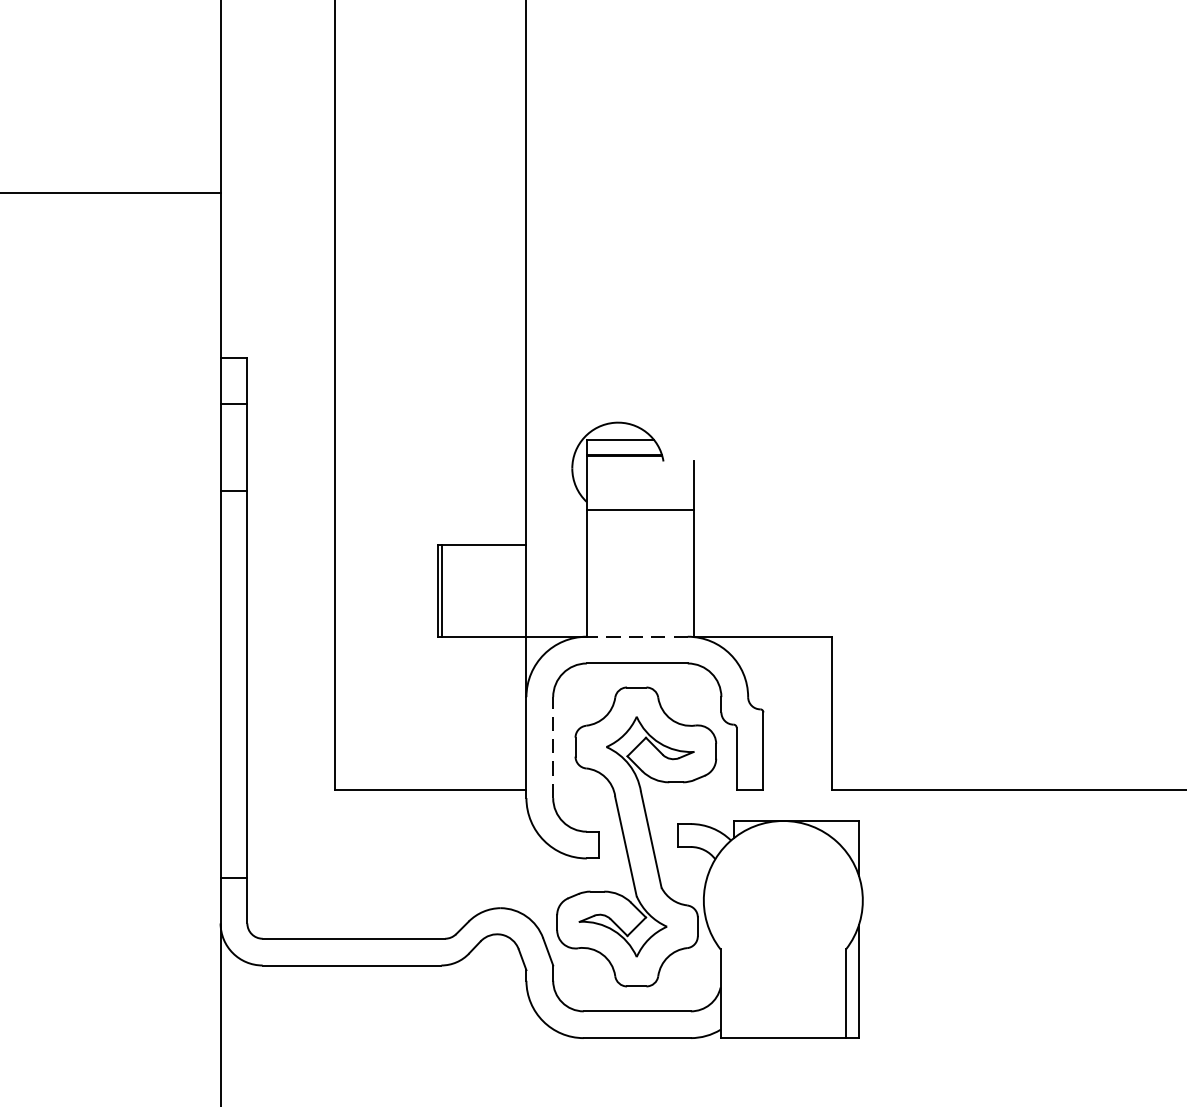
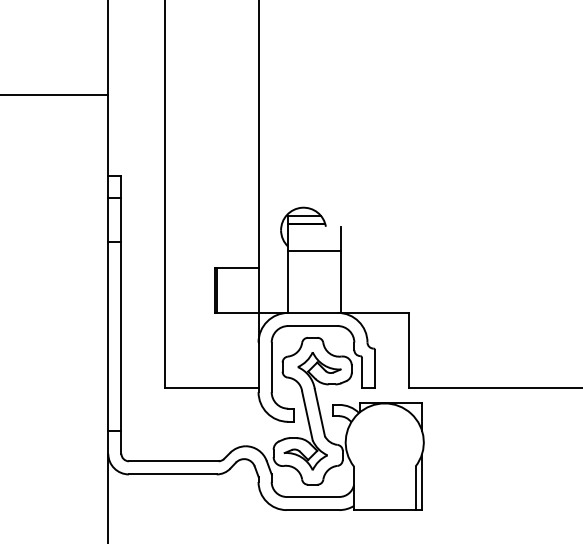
line: (638, 635) -> (313, 312), dashed -> solid
line: (552, 747) -> (271, 367), dashed -> solid

